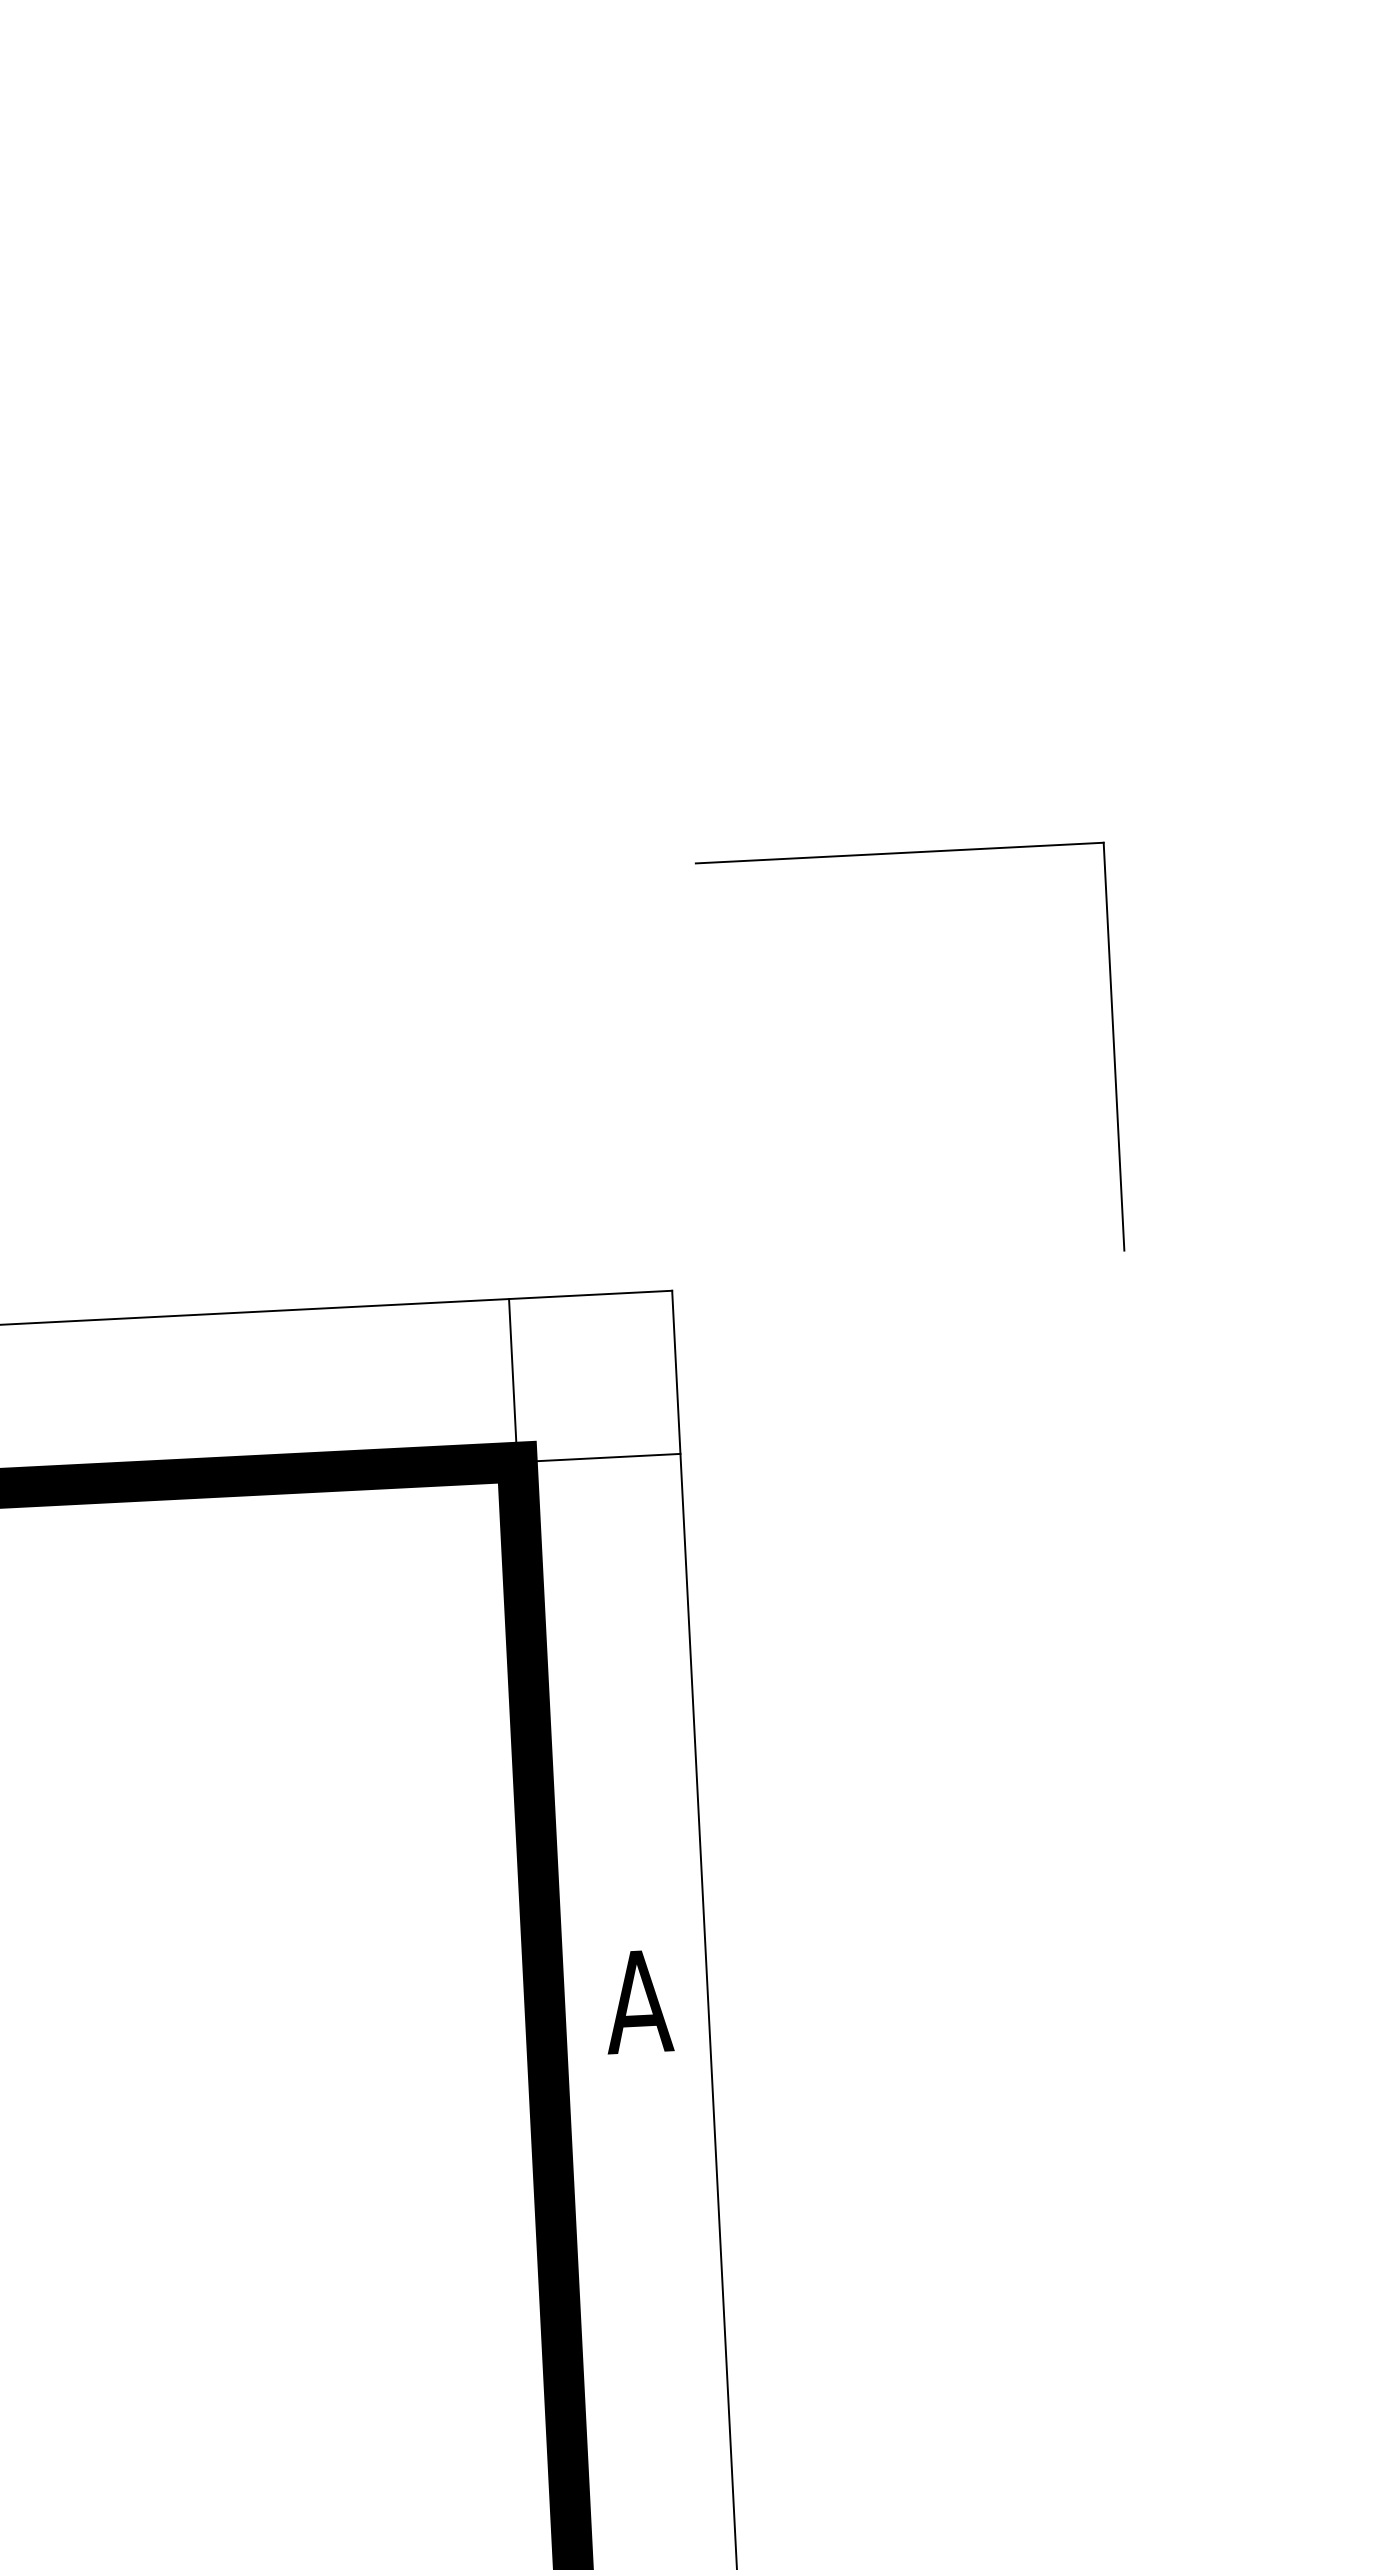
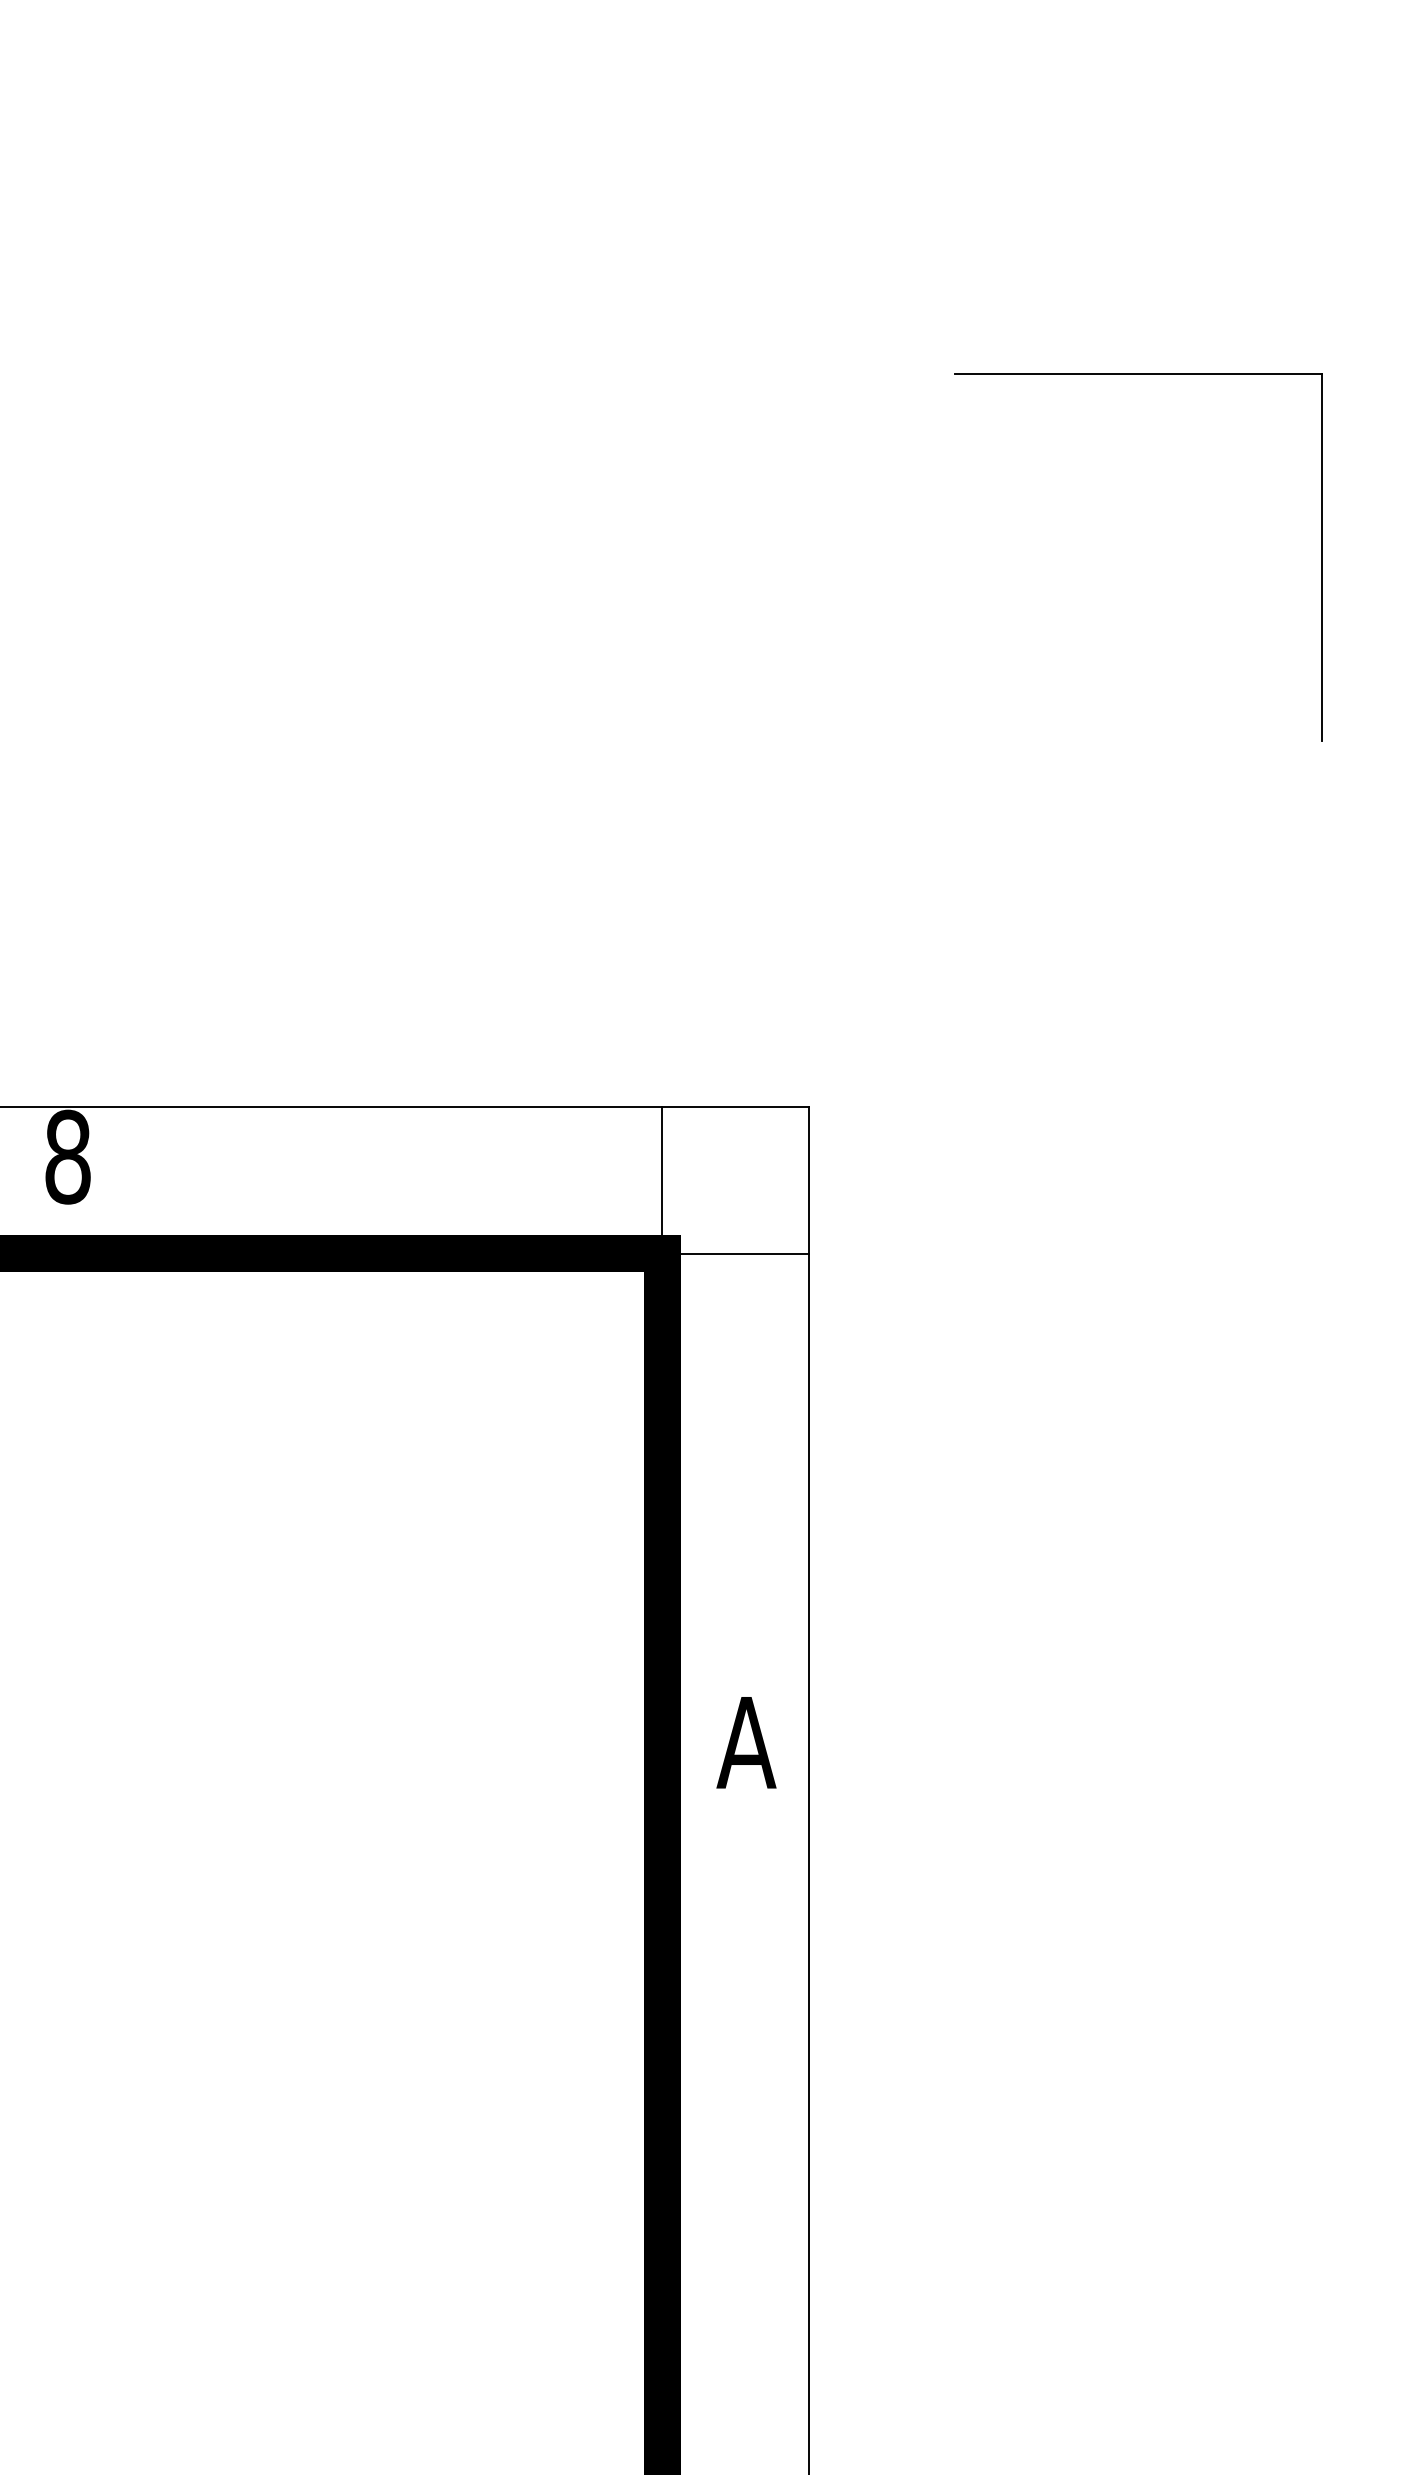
part: (899, 853) -> (1138, 374), moved

